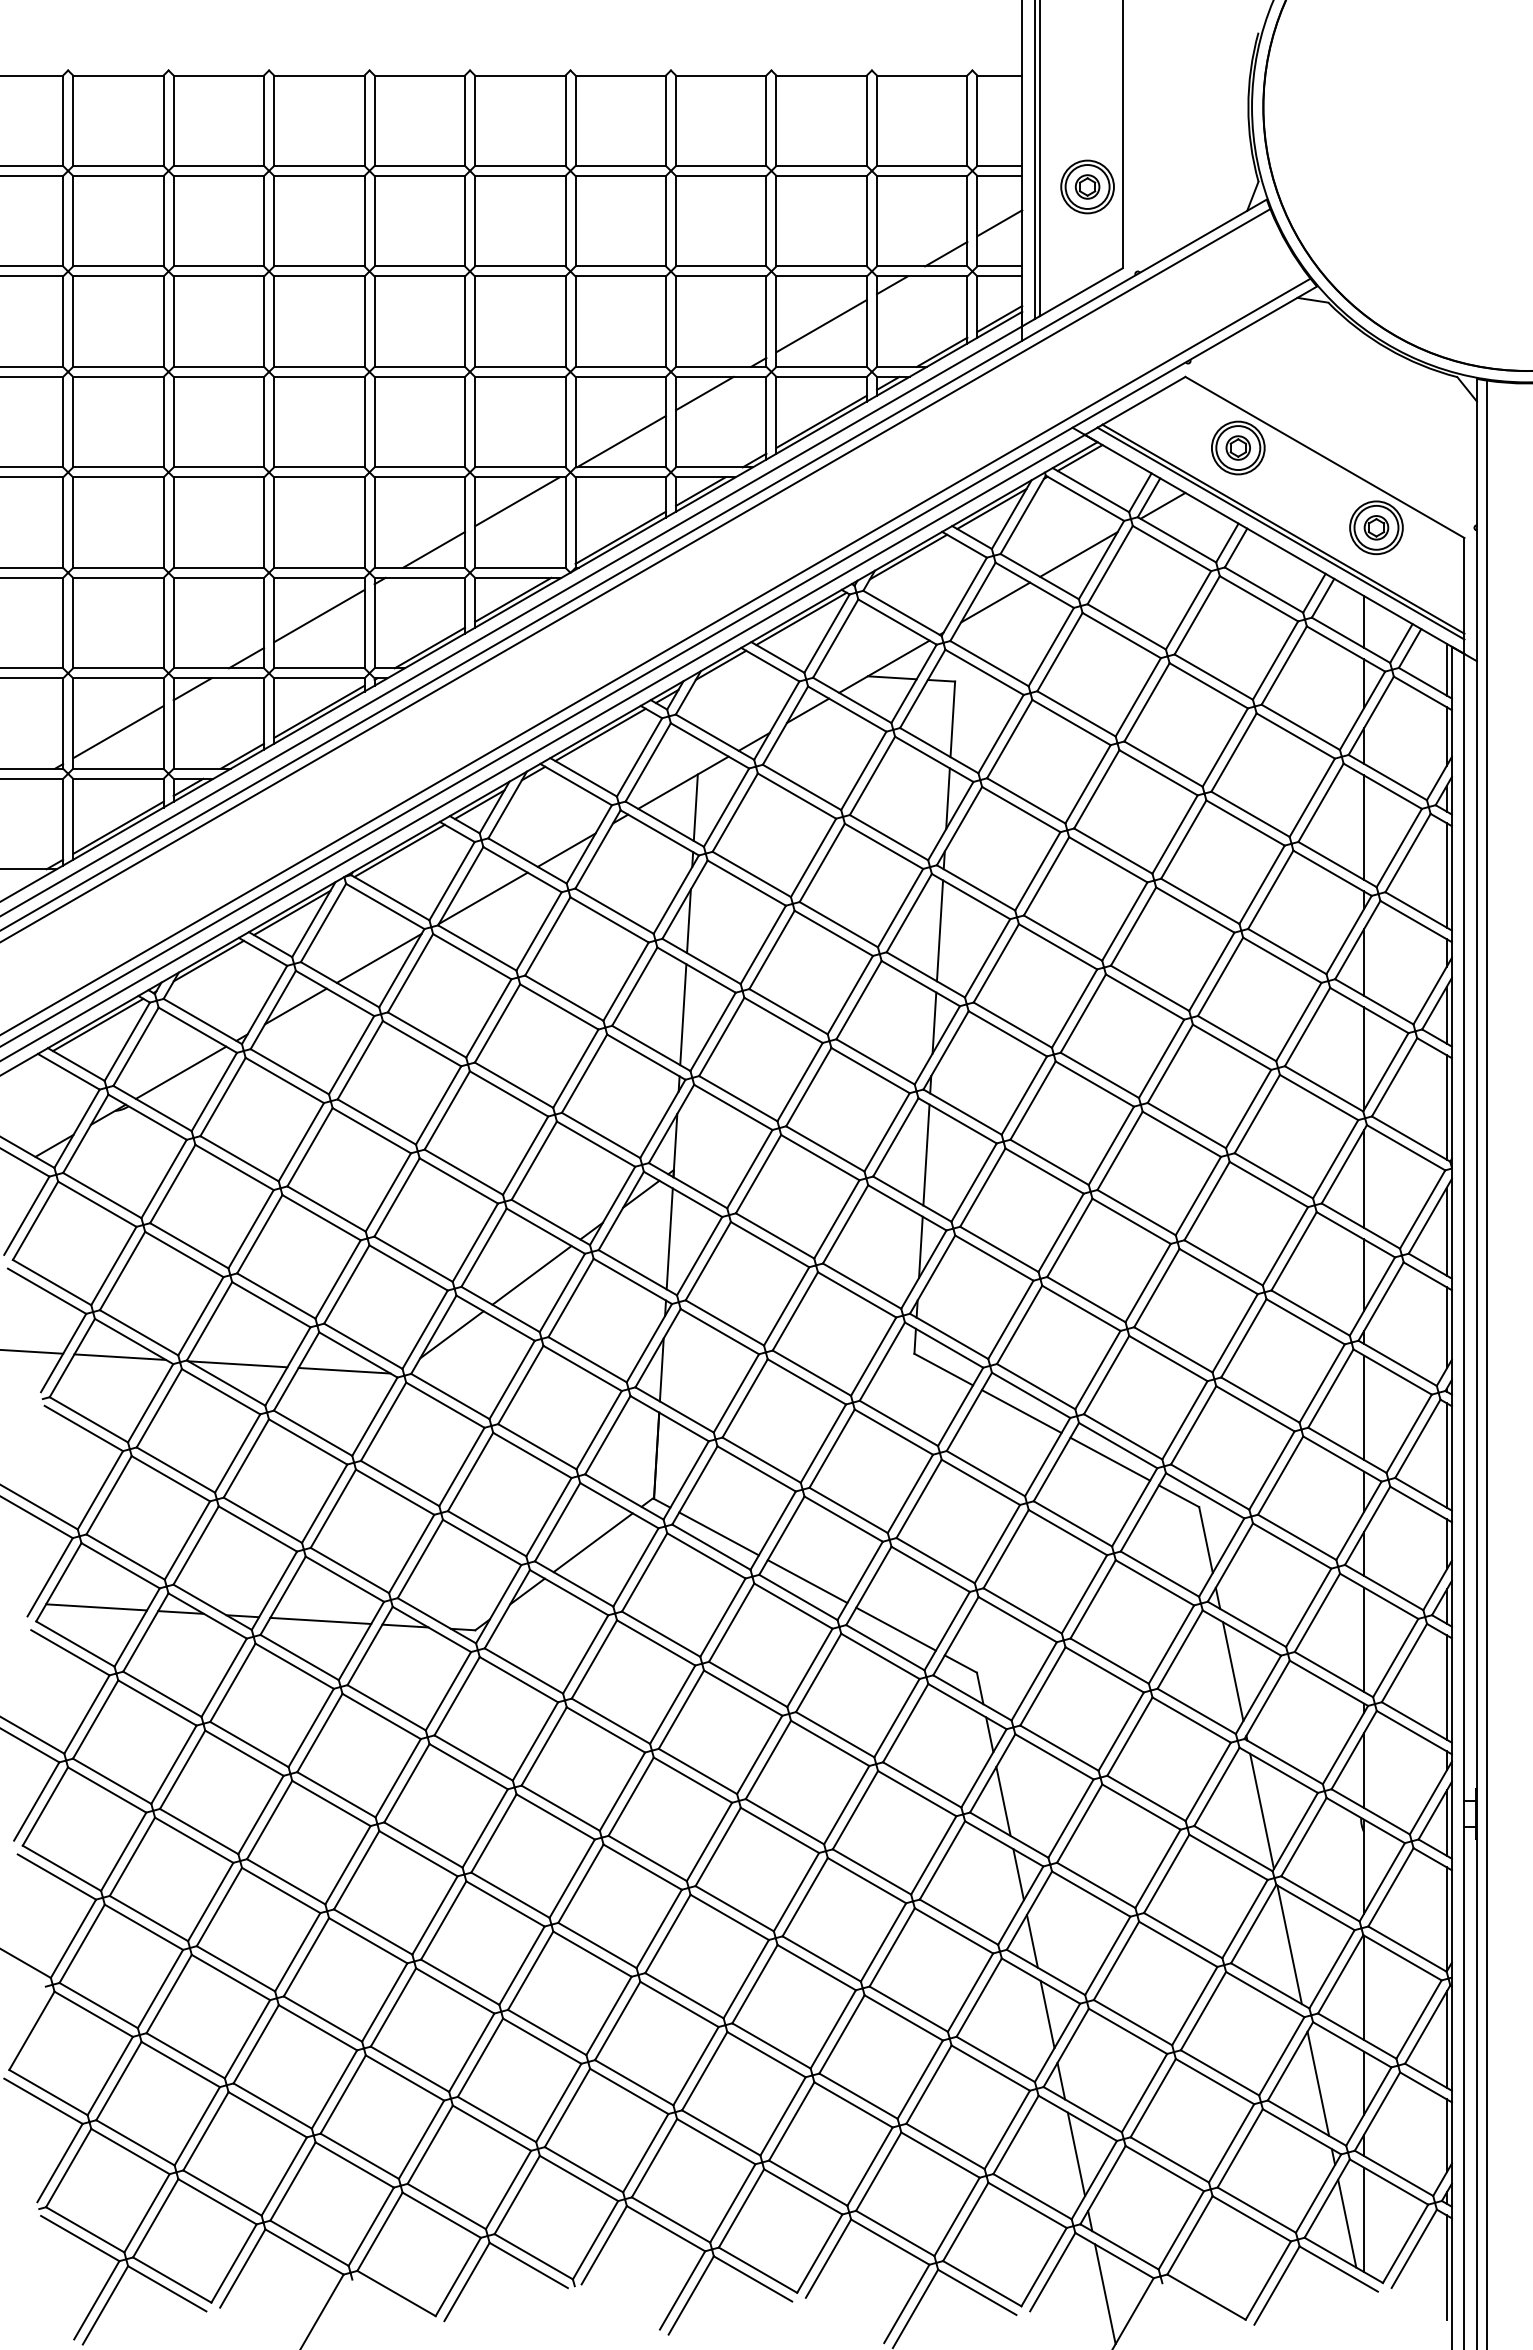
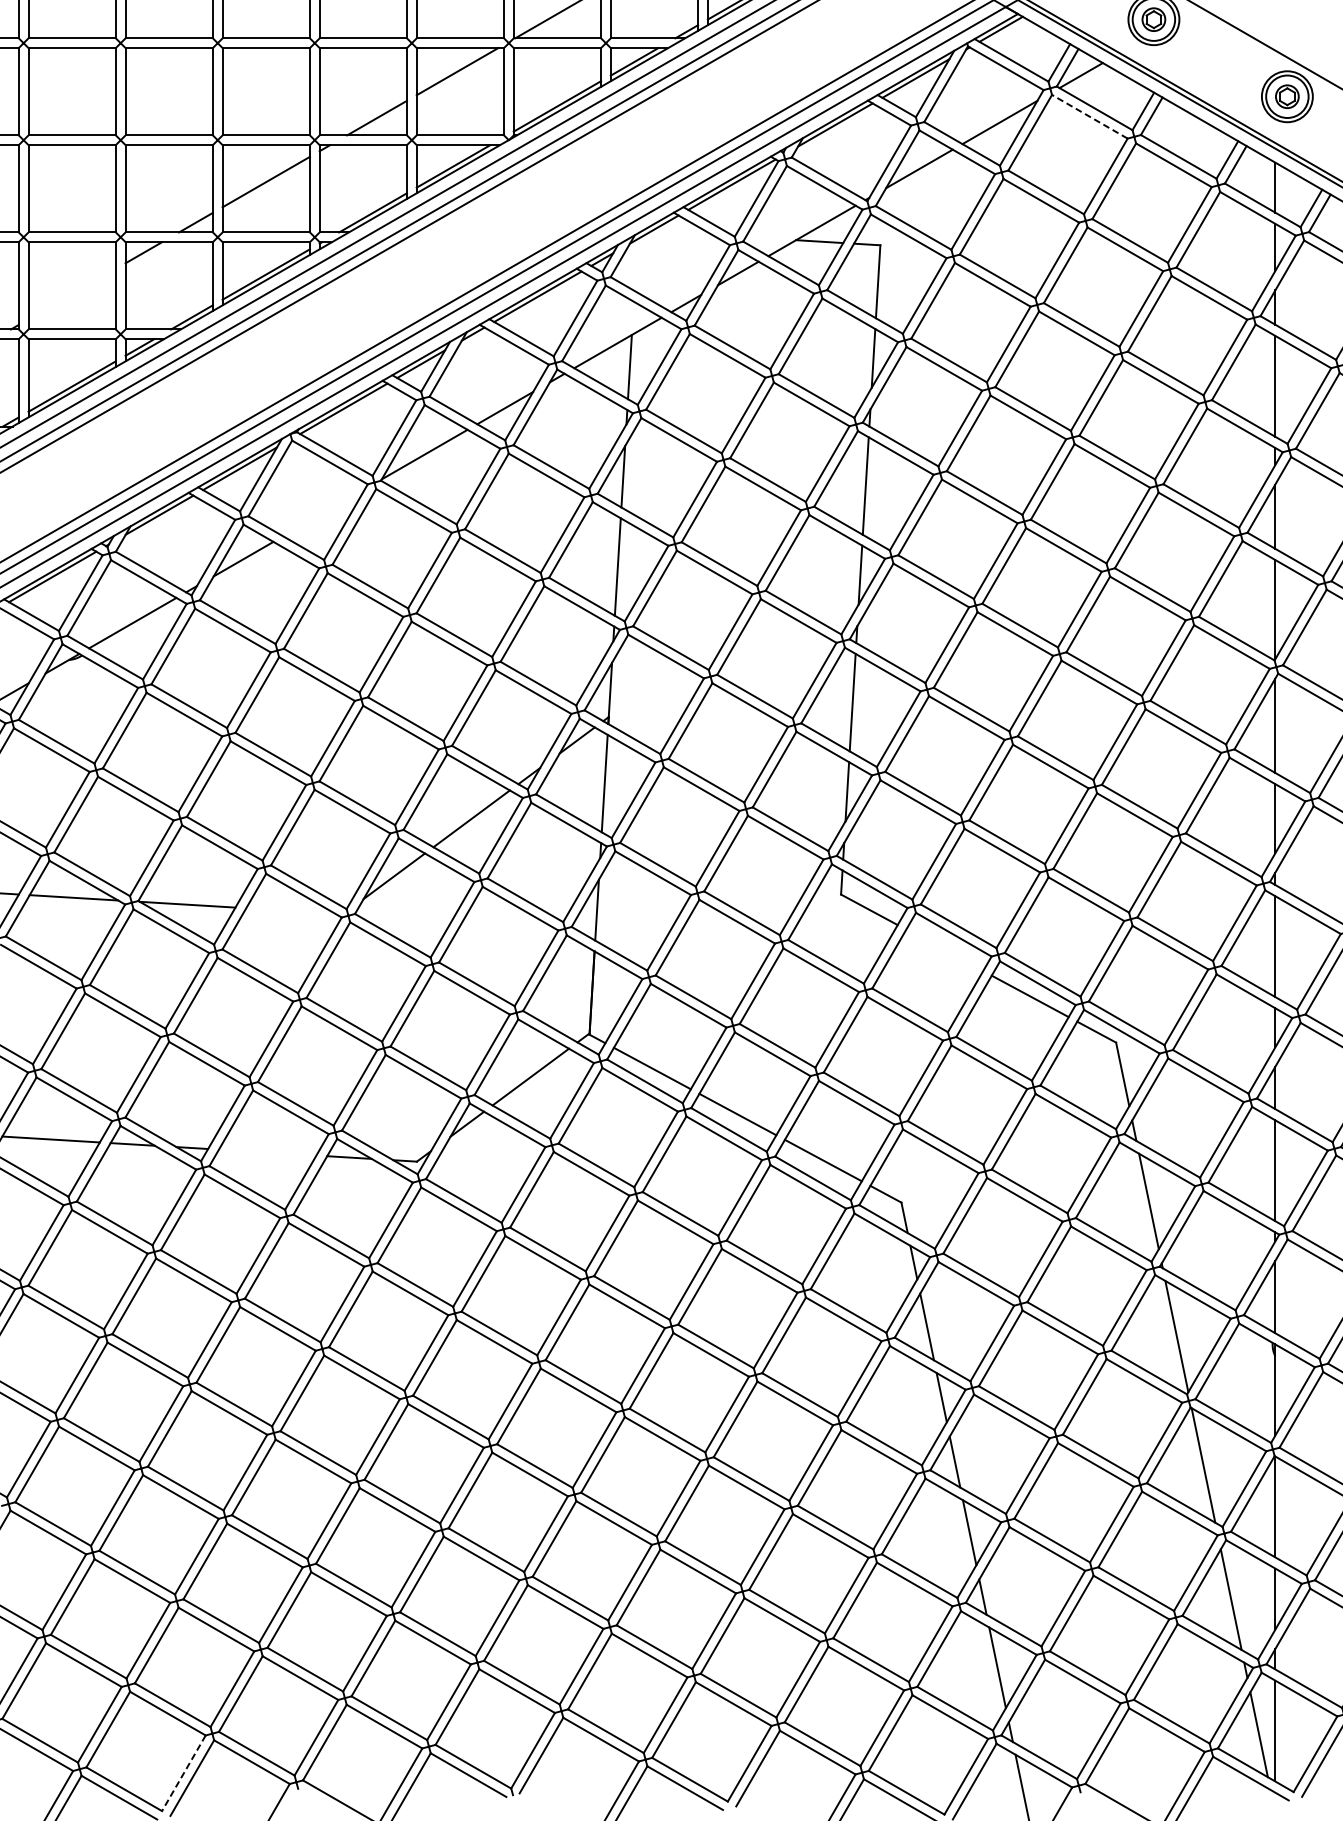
line: (1171, 548) -> (1089, 116), solid -> dashed
line: (118, 732) -> (72, 294), removed
line: (378, 957) -> (323, 511), removed
line: (344, 1370) -> (290, 910), removed
line: (1021, 1411) -> (944, 950), removed
line: (320, 1620) -> (267, 1152), removed
line: (233, 2263) -> (183, 1773), solid -> dashed

